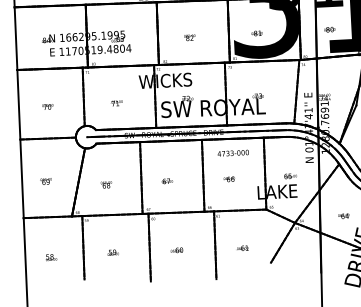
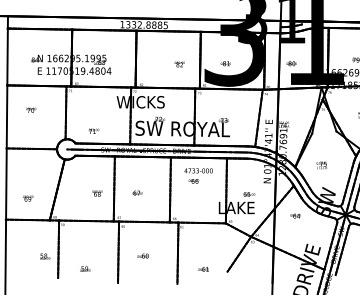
text: (189, 37) -> (179, 64), moved
text: (116, 102) -> (93, 130), moved
text: (48, 106) -> (31, 109), moved
text: (229, 179) -> (193, 181), moved
text: (46, 181) -> (28, 198), moved
text: (106, 184) -> (97, 193), moved
text: (343, 215) -> (295, 215), moved
text: (242, 248) -> (203, 269), moved
text: (113, 251) -> (85, 268), moved
text: (51, 257) -> (45, 256), moved

